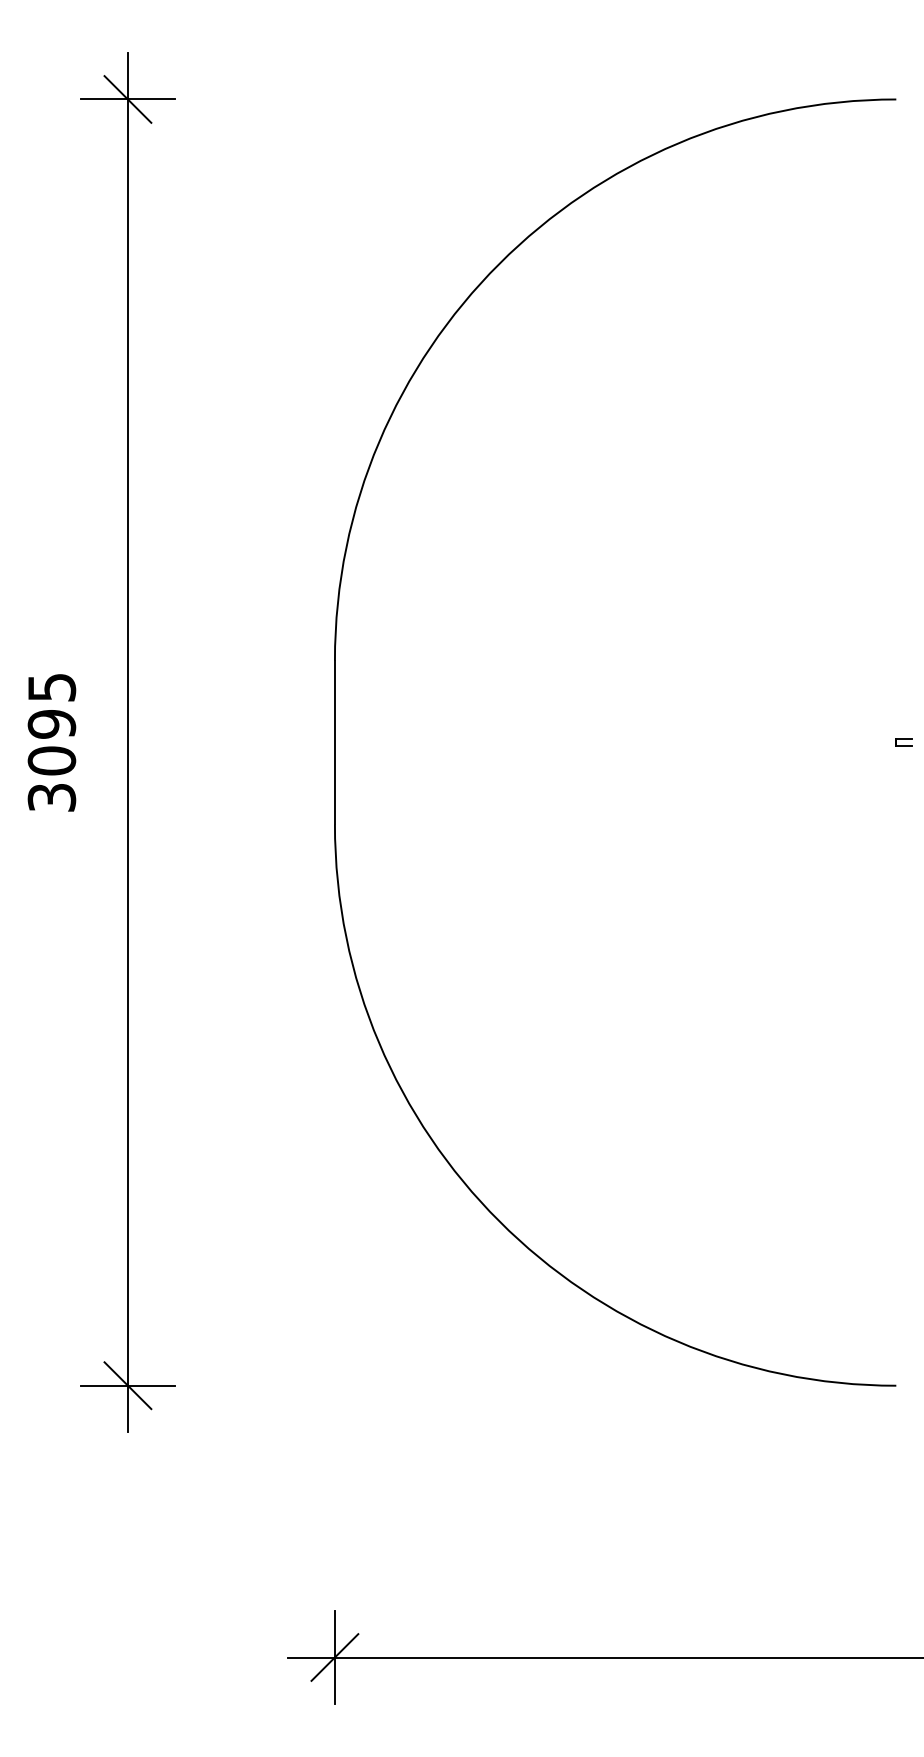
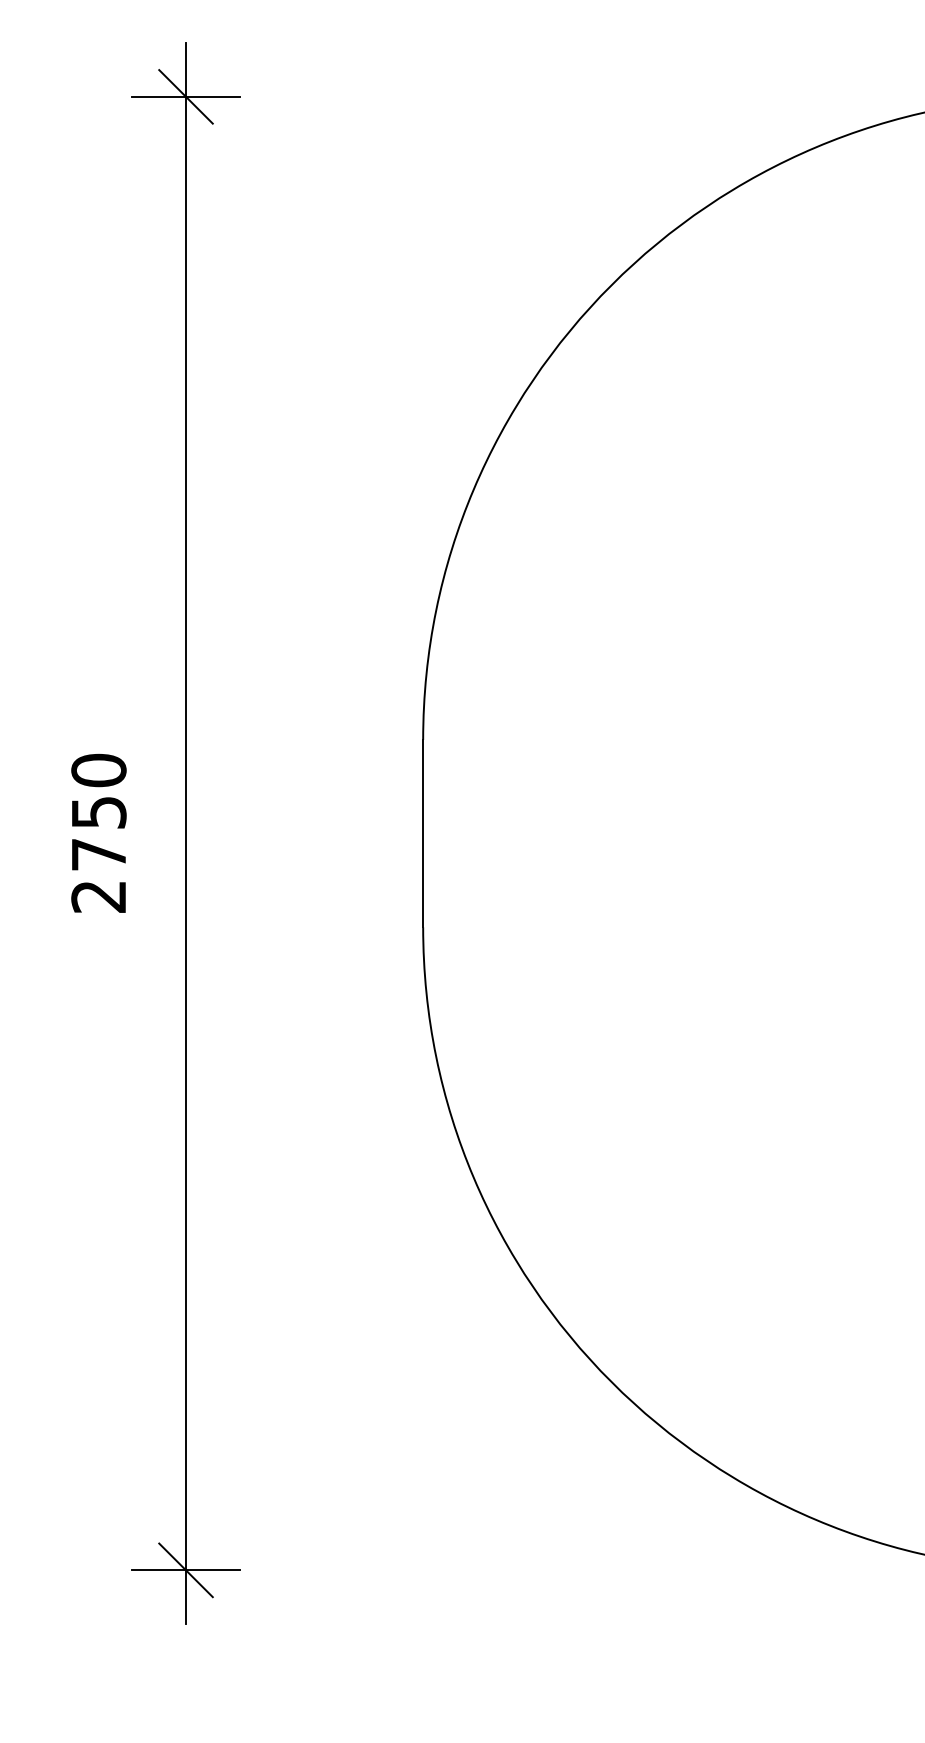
text: (51, 742) -> (98, 833), 3095 -> 2750

